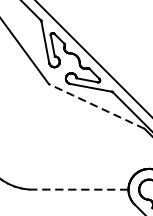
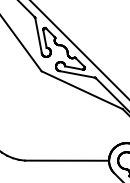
line: (97, 106) -> (82, 90), dashed -> solid
line: (79, 189) -> (67, 160), dashed -> solid

